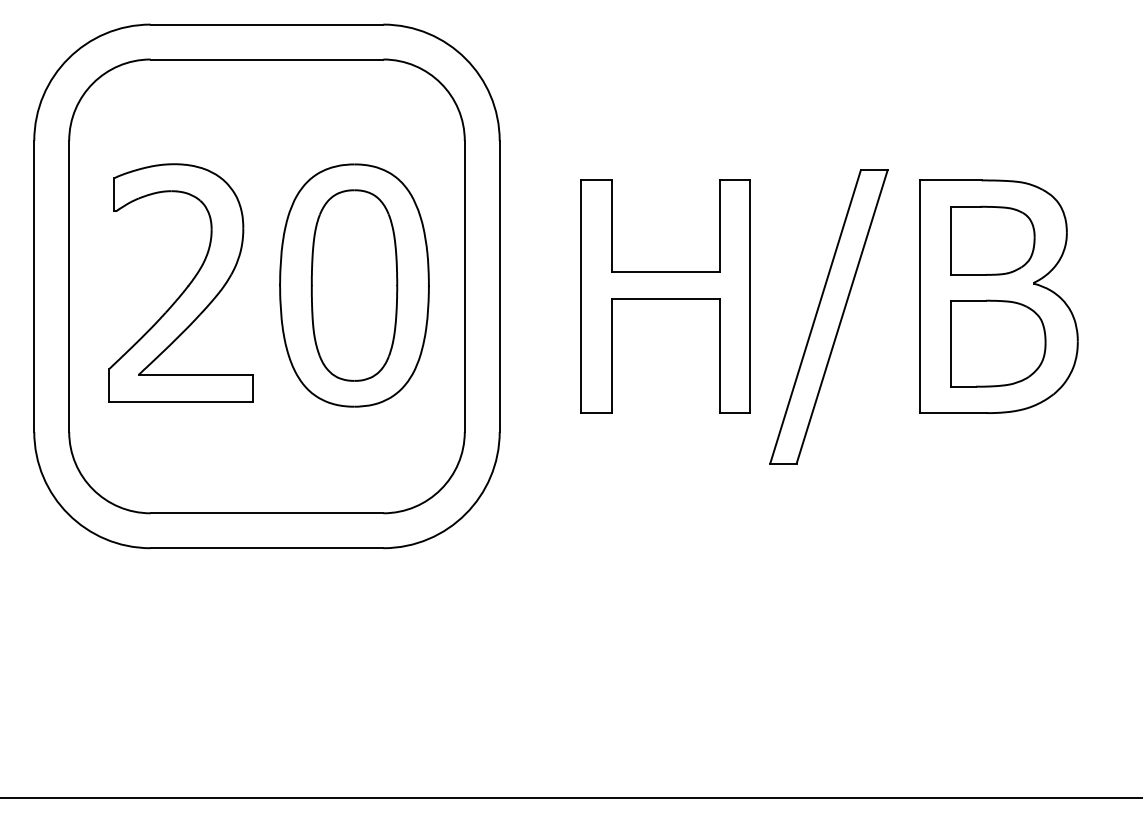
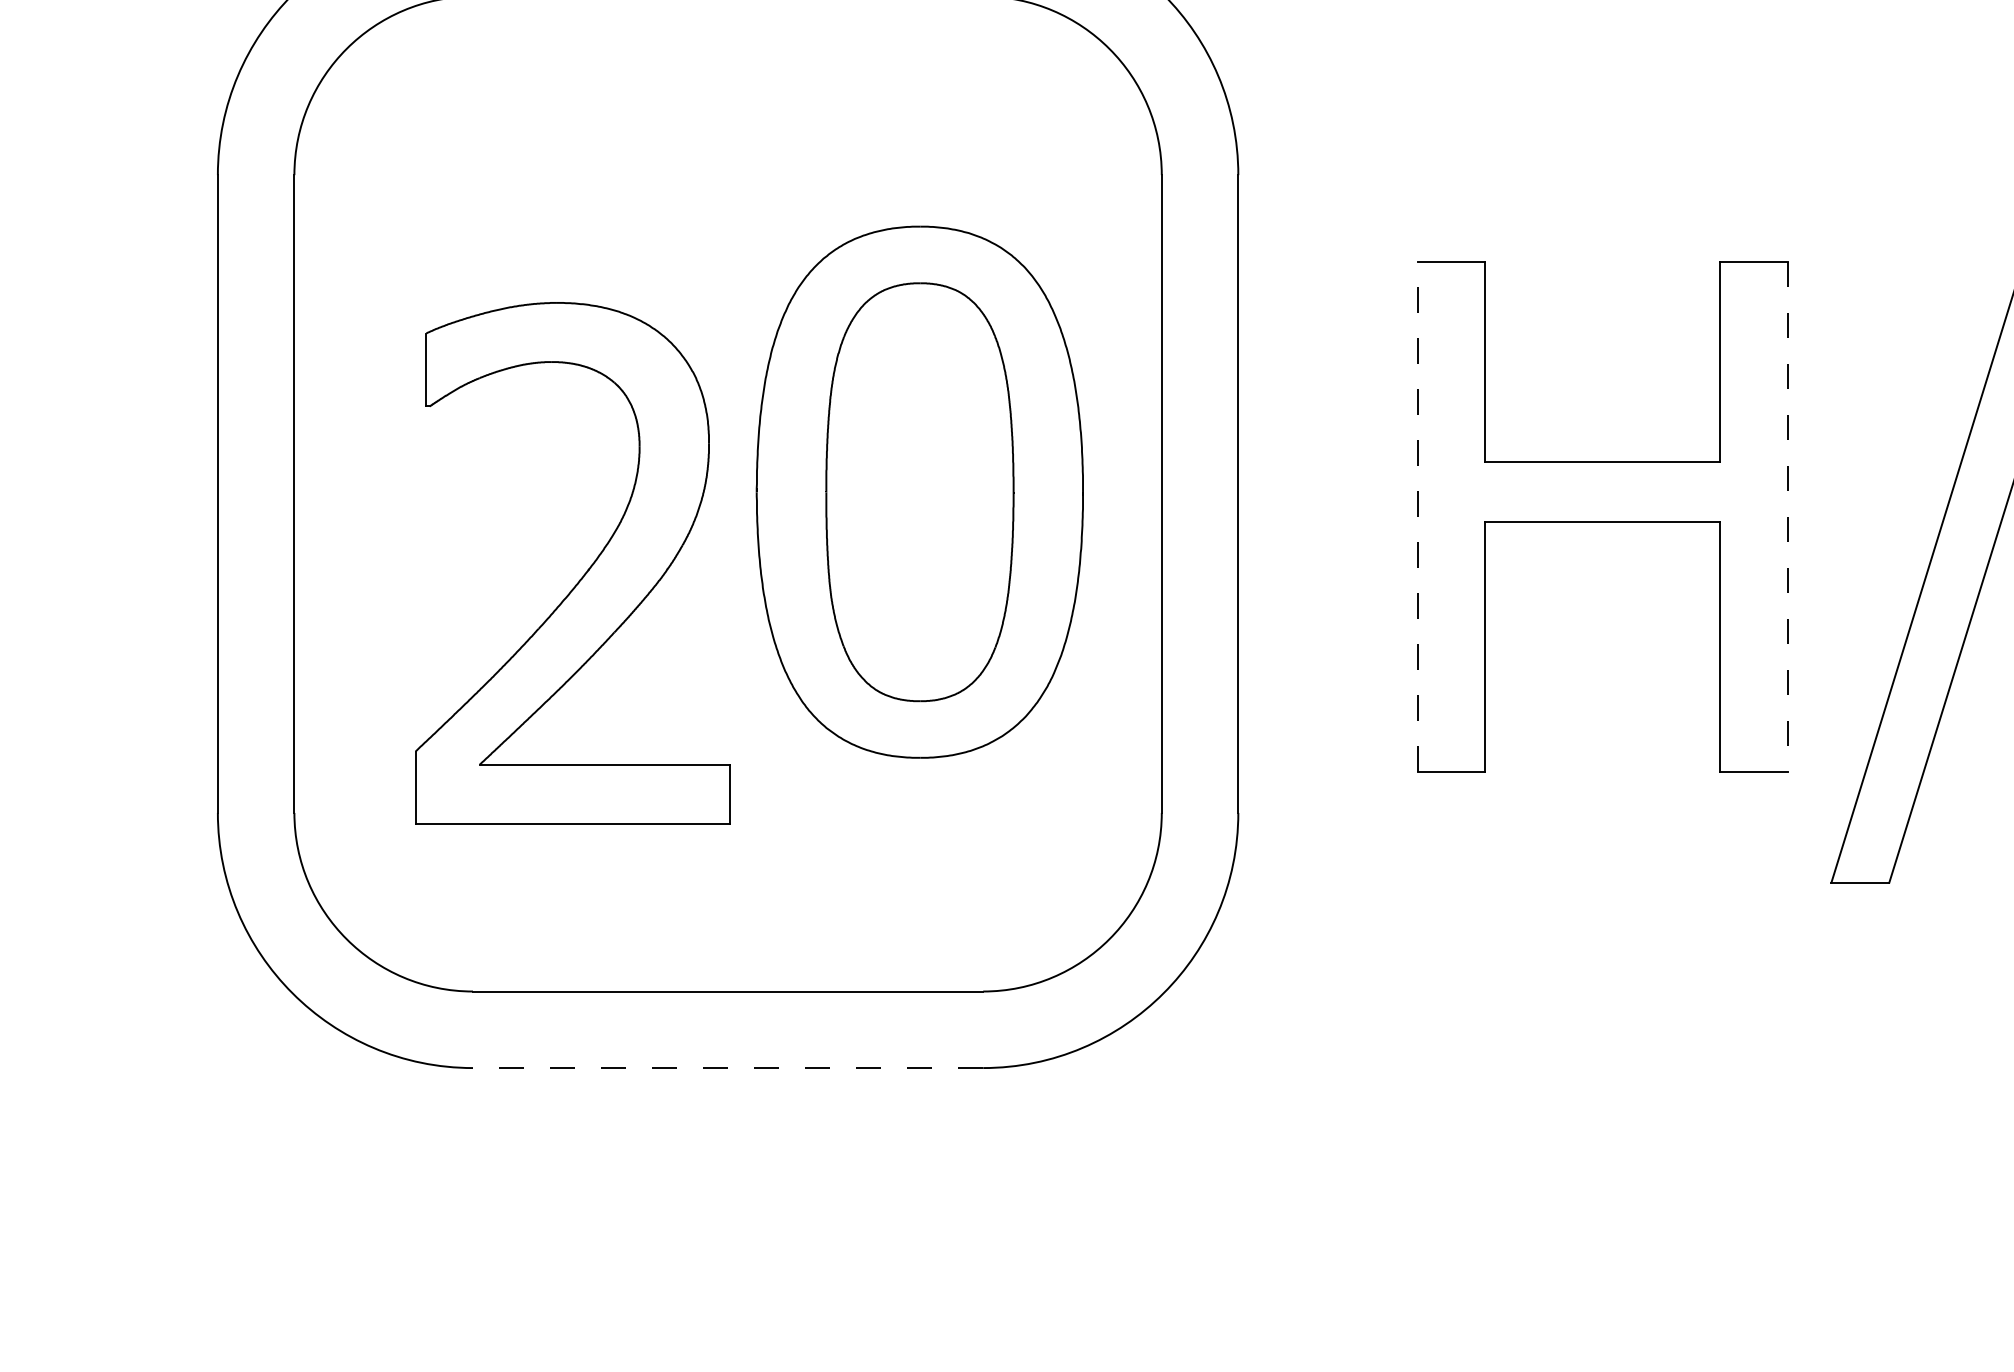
part: (186, 286) -> (584, 570), moved
line: (581, 296) -> (1417, 516), solid -> dashed
line: (750, 297) -> (1788, 518), solid -> dashed
line: (266, 548) -> (726, 1068), solid -> dashed

